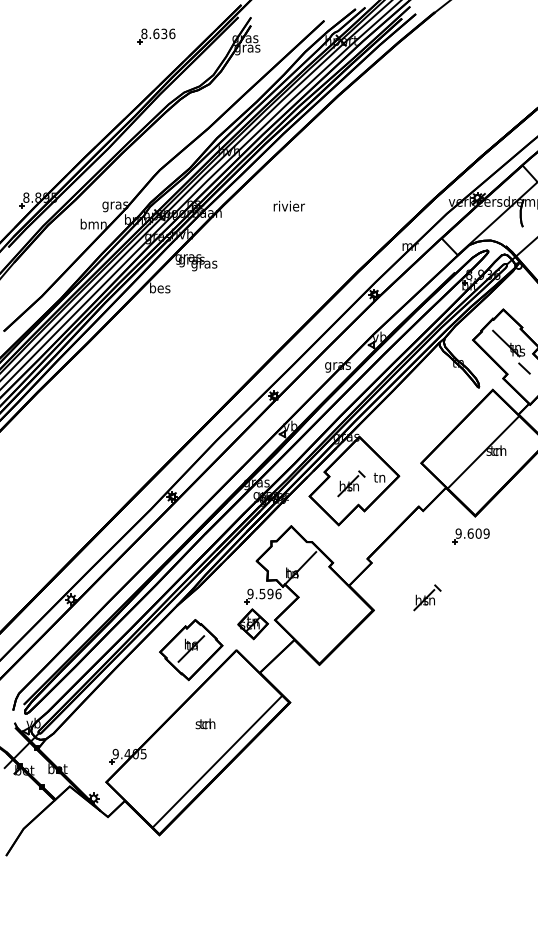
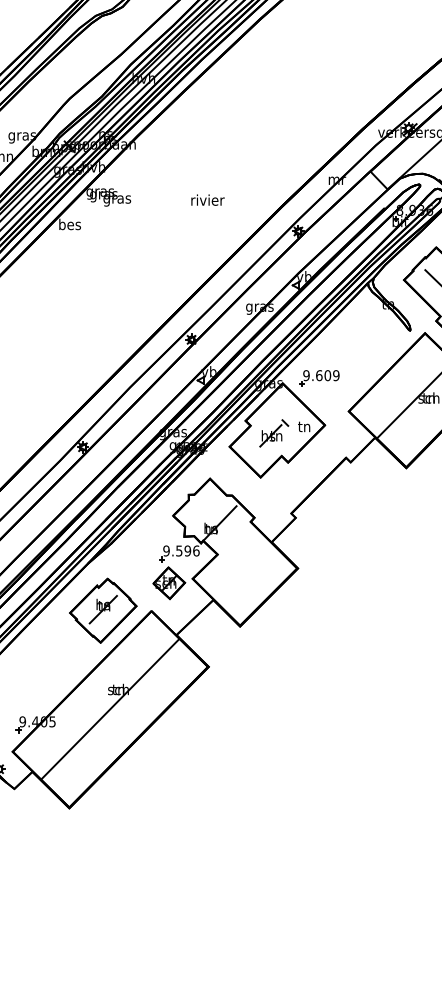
text: (288, 205) -> (207, 199), moved
part: (470, 536) -> (319, 378), moved
part: (427, 597) -> (355, 554), removed
line: (217, 761) -> (109, 709), moved

